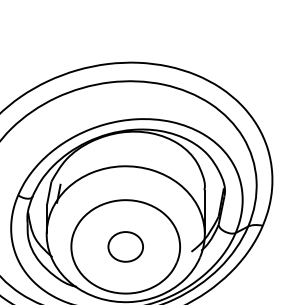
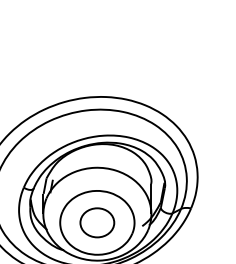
part: (125, 246) -> (97, 222), size x1.43

